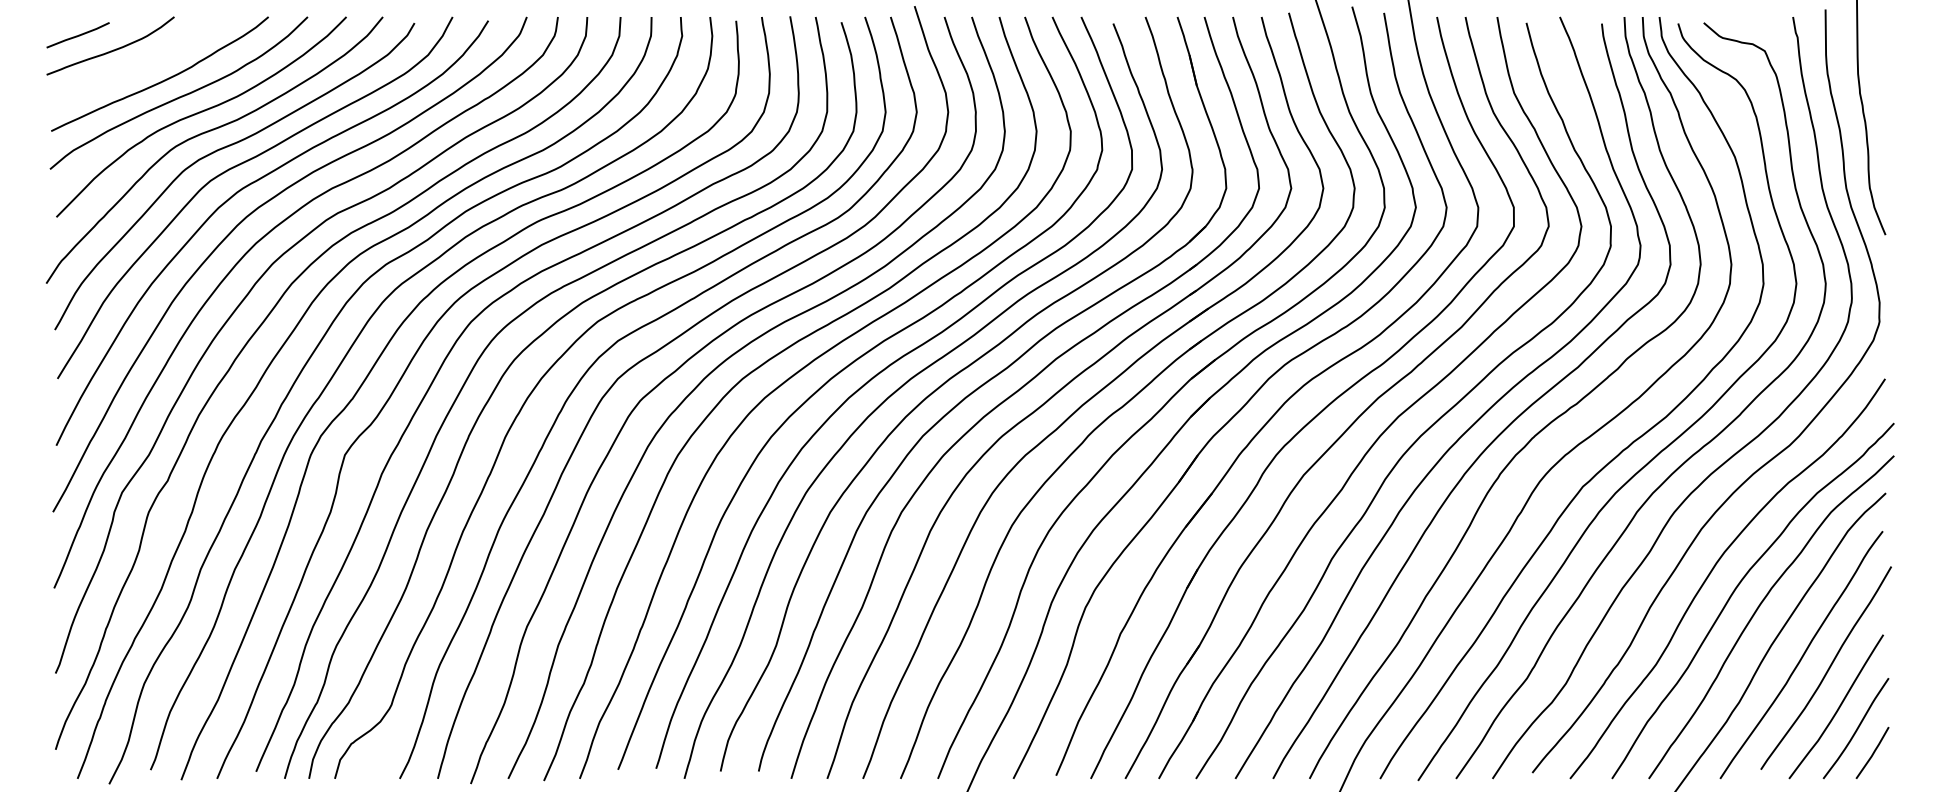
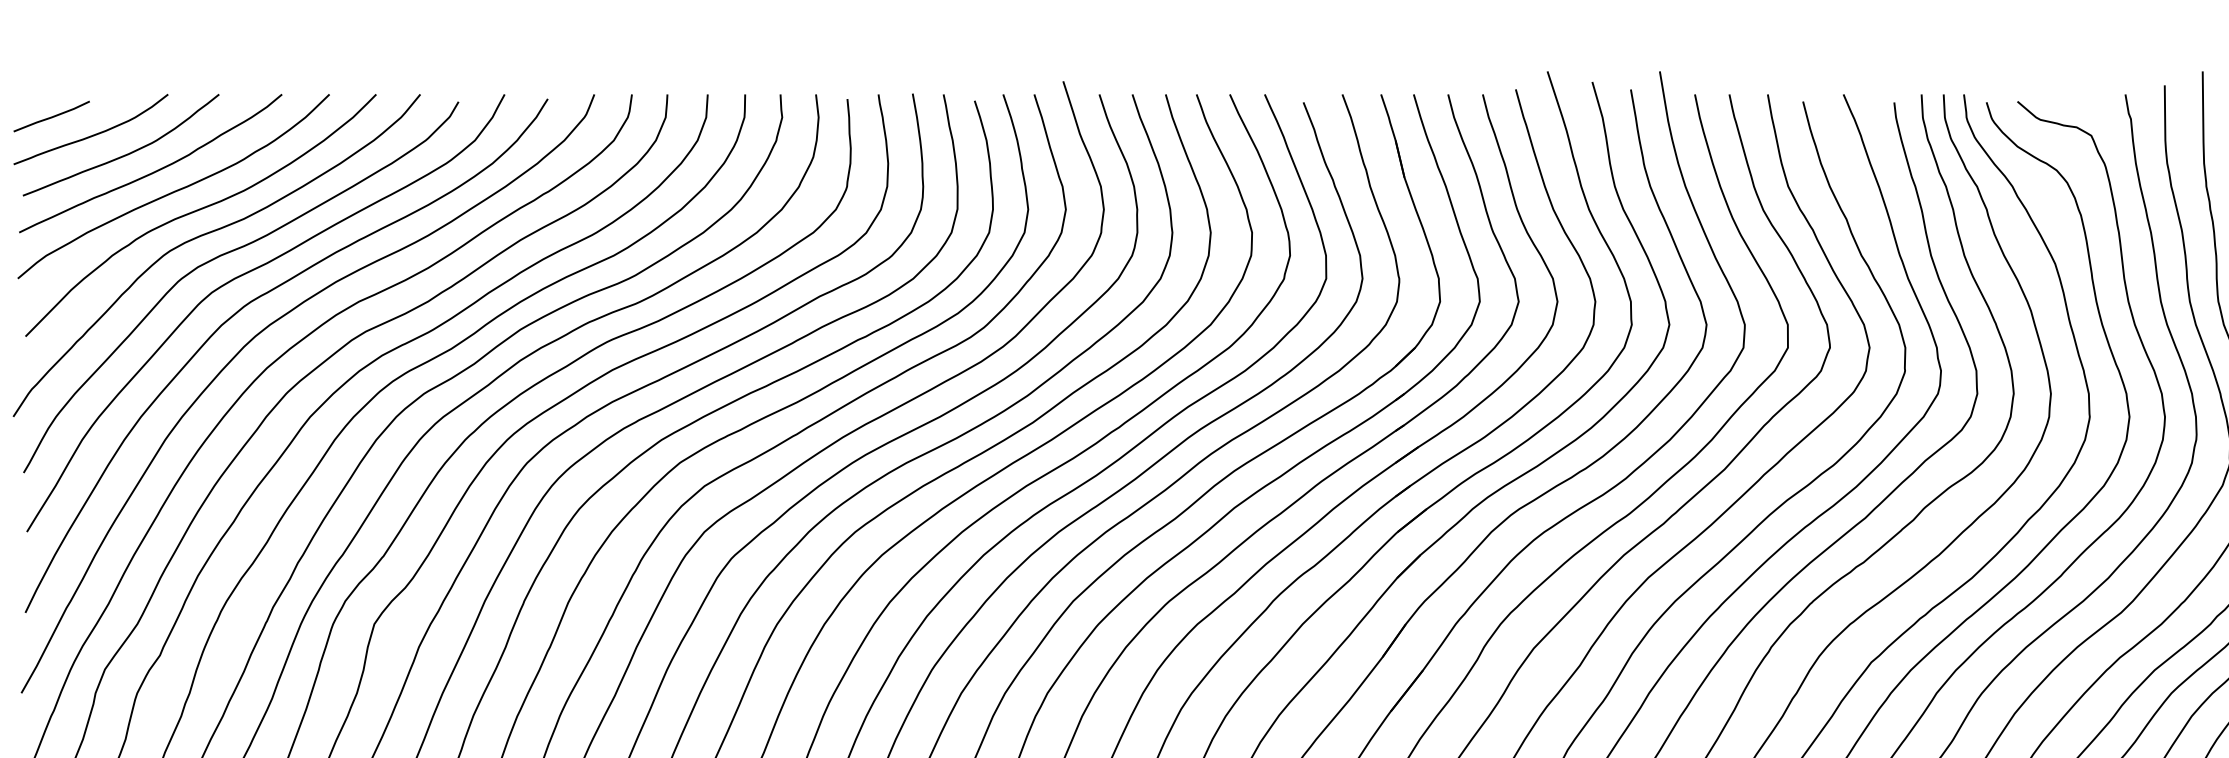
curve: (138, 66) -> (124, 154), added

